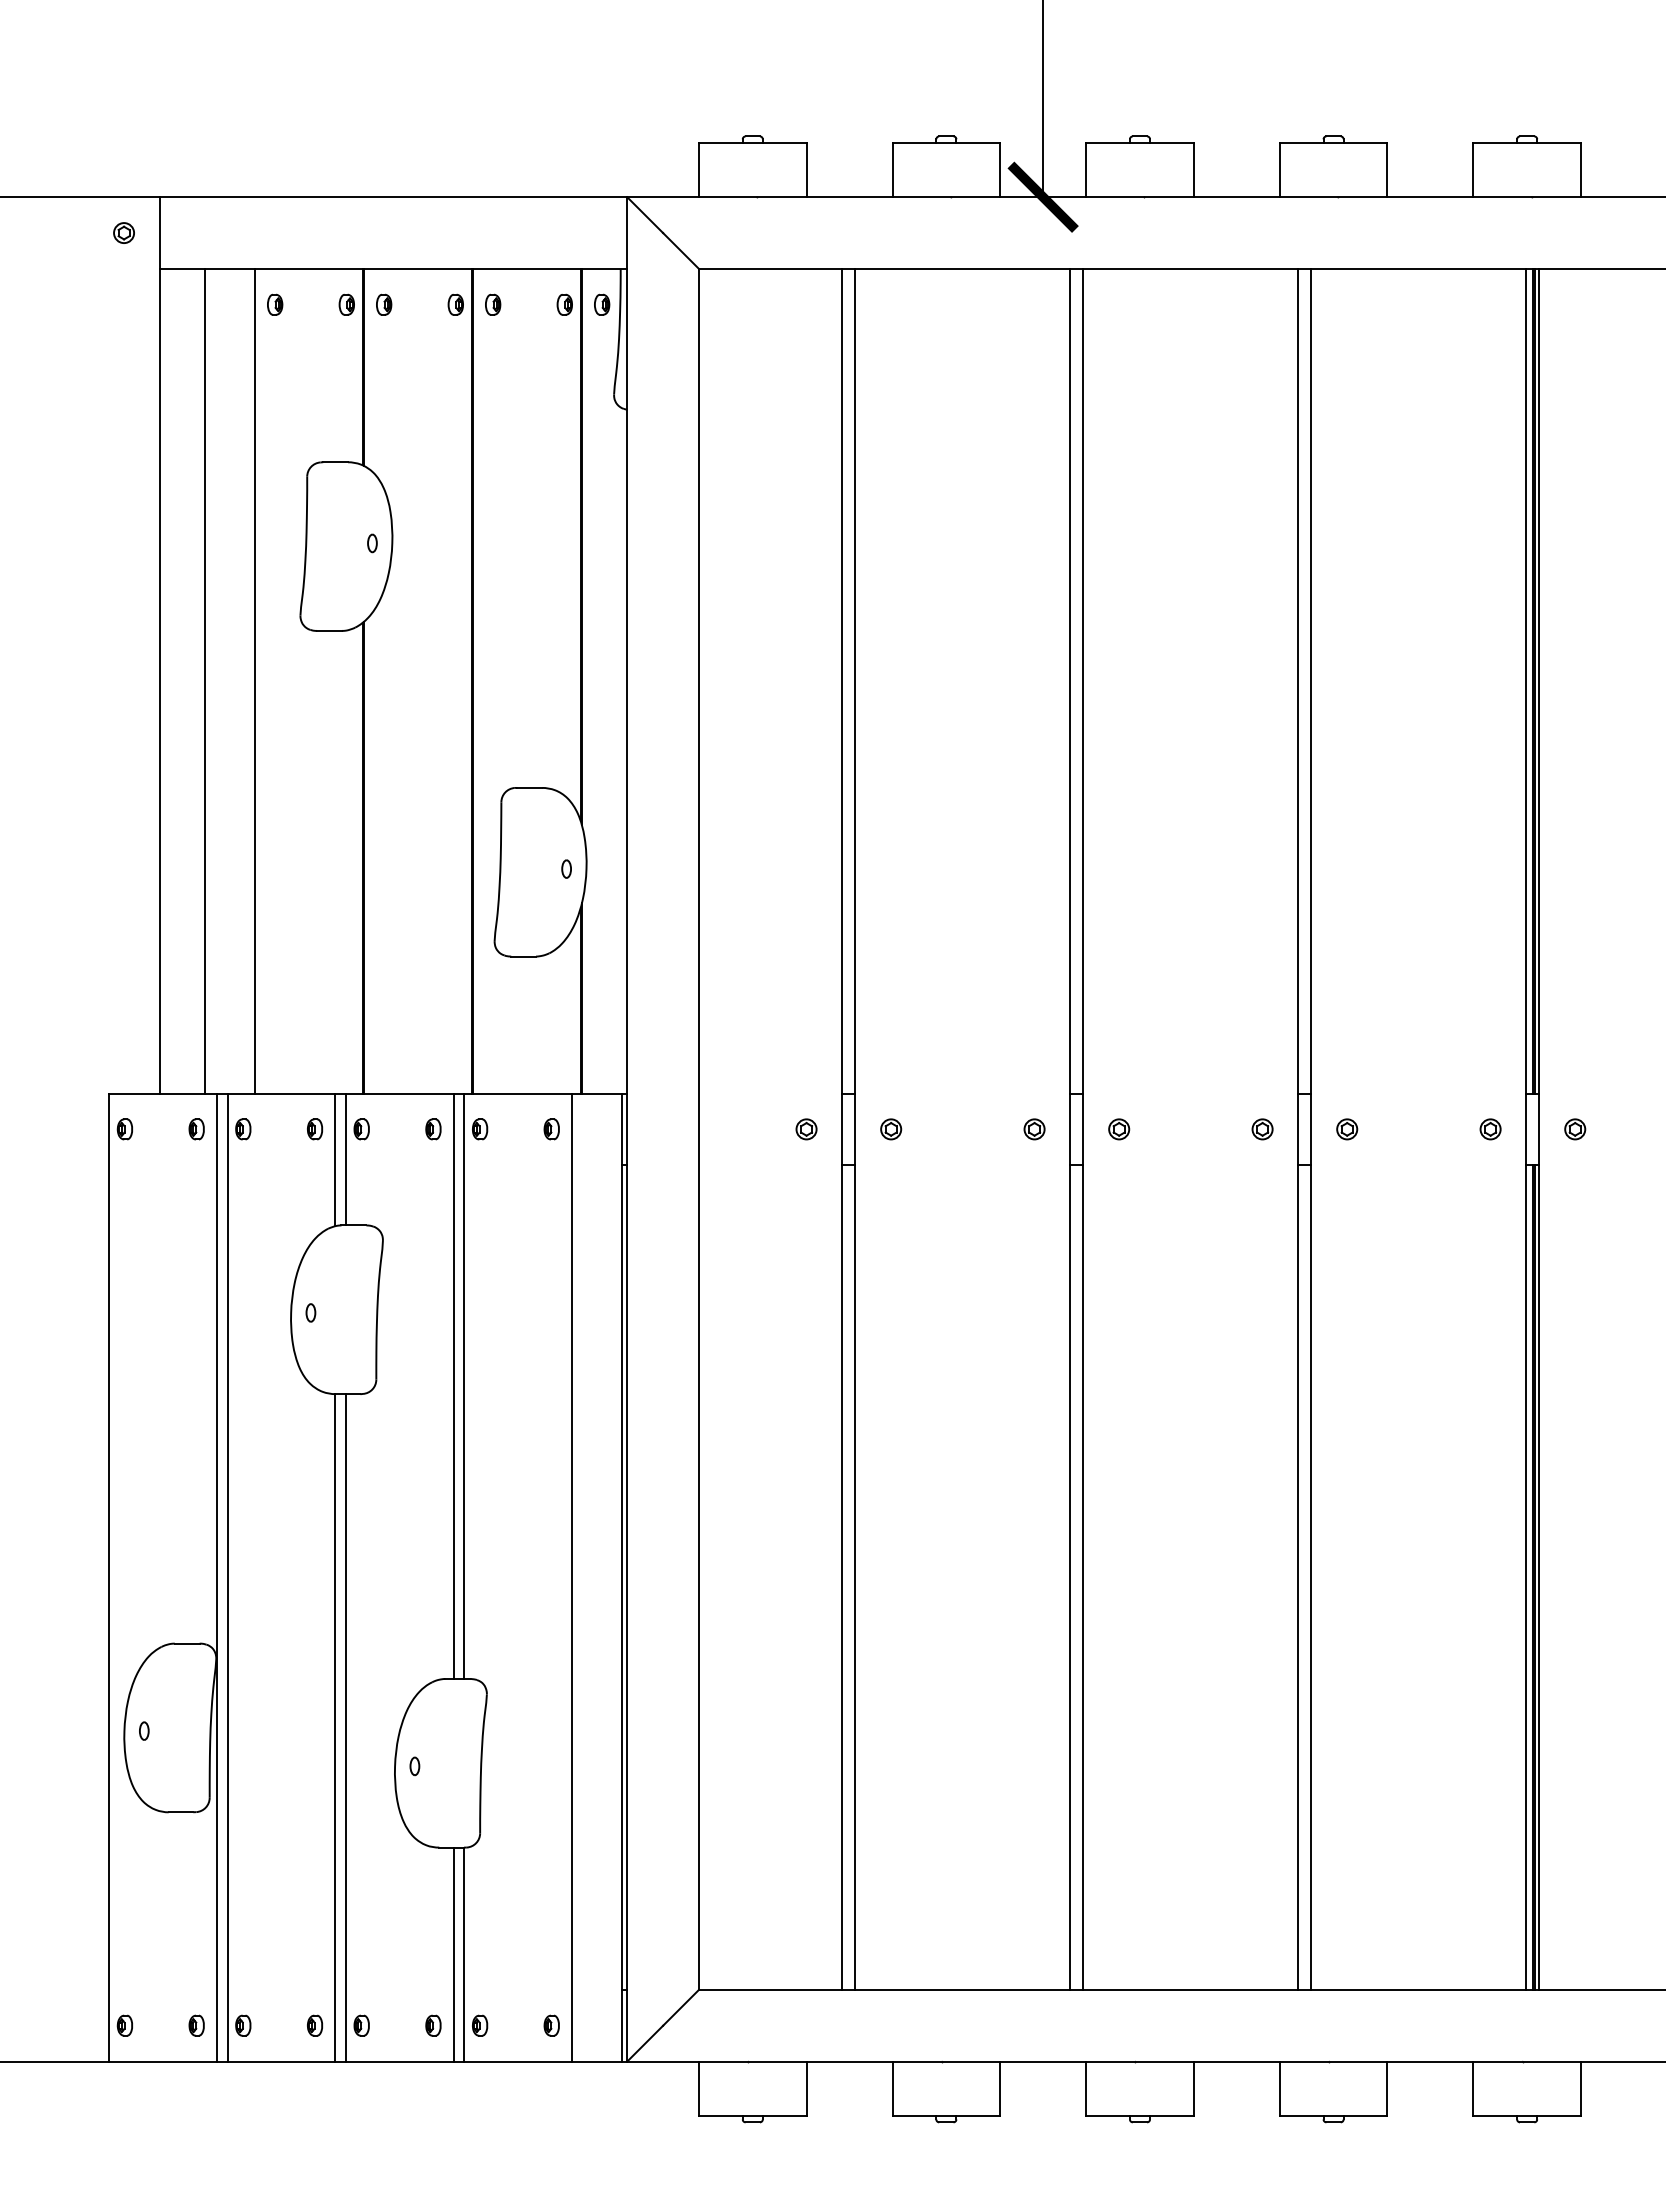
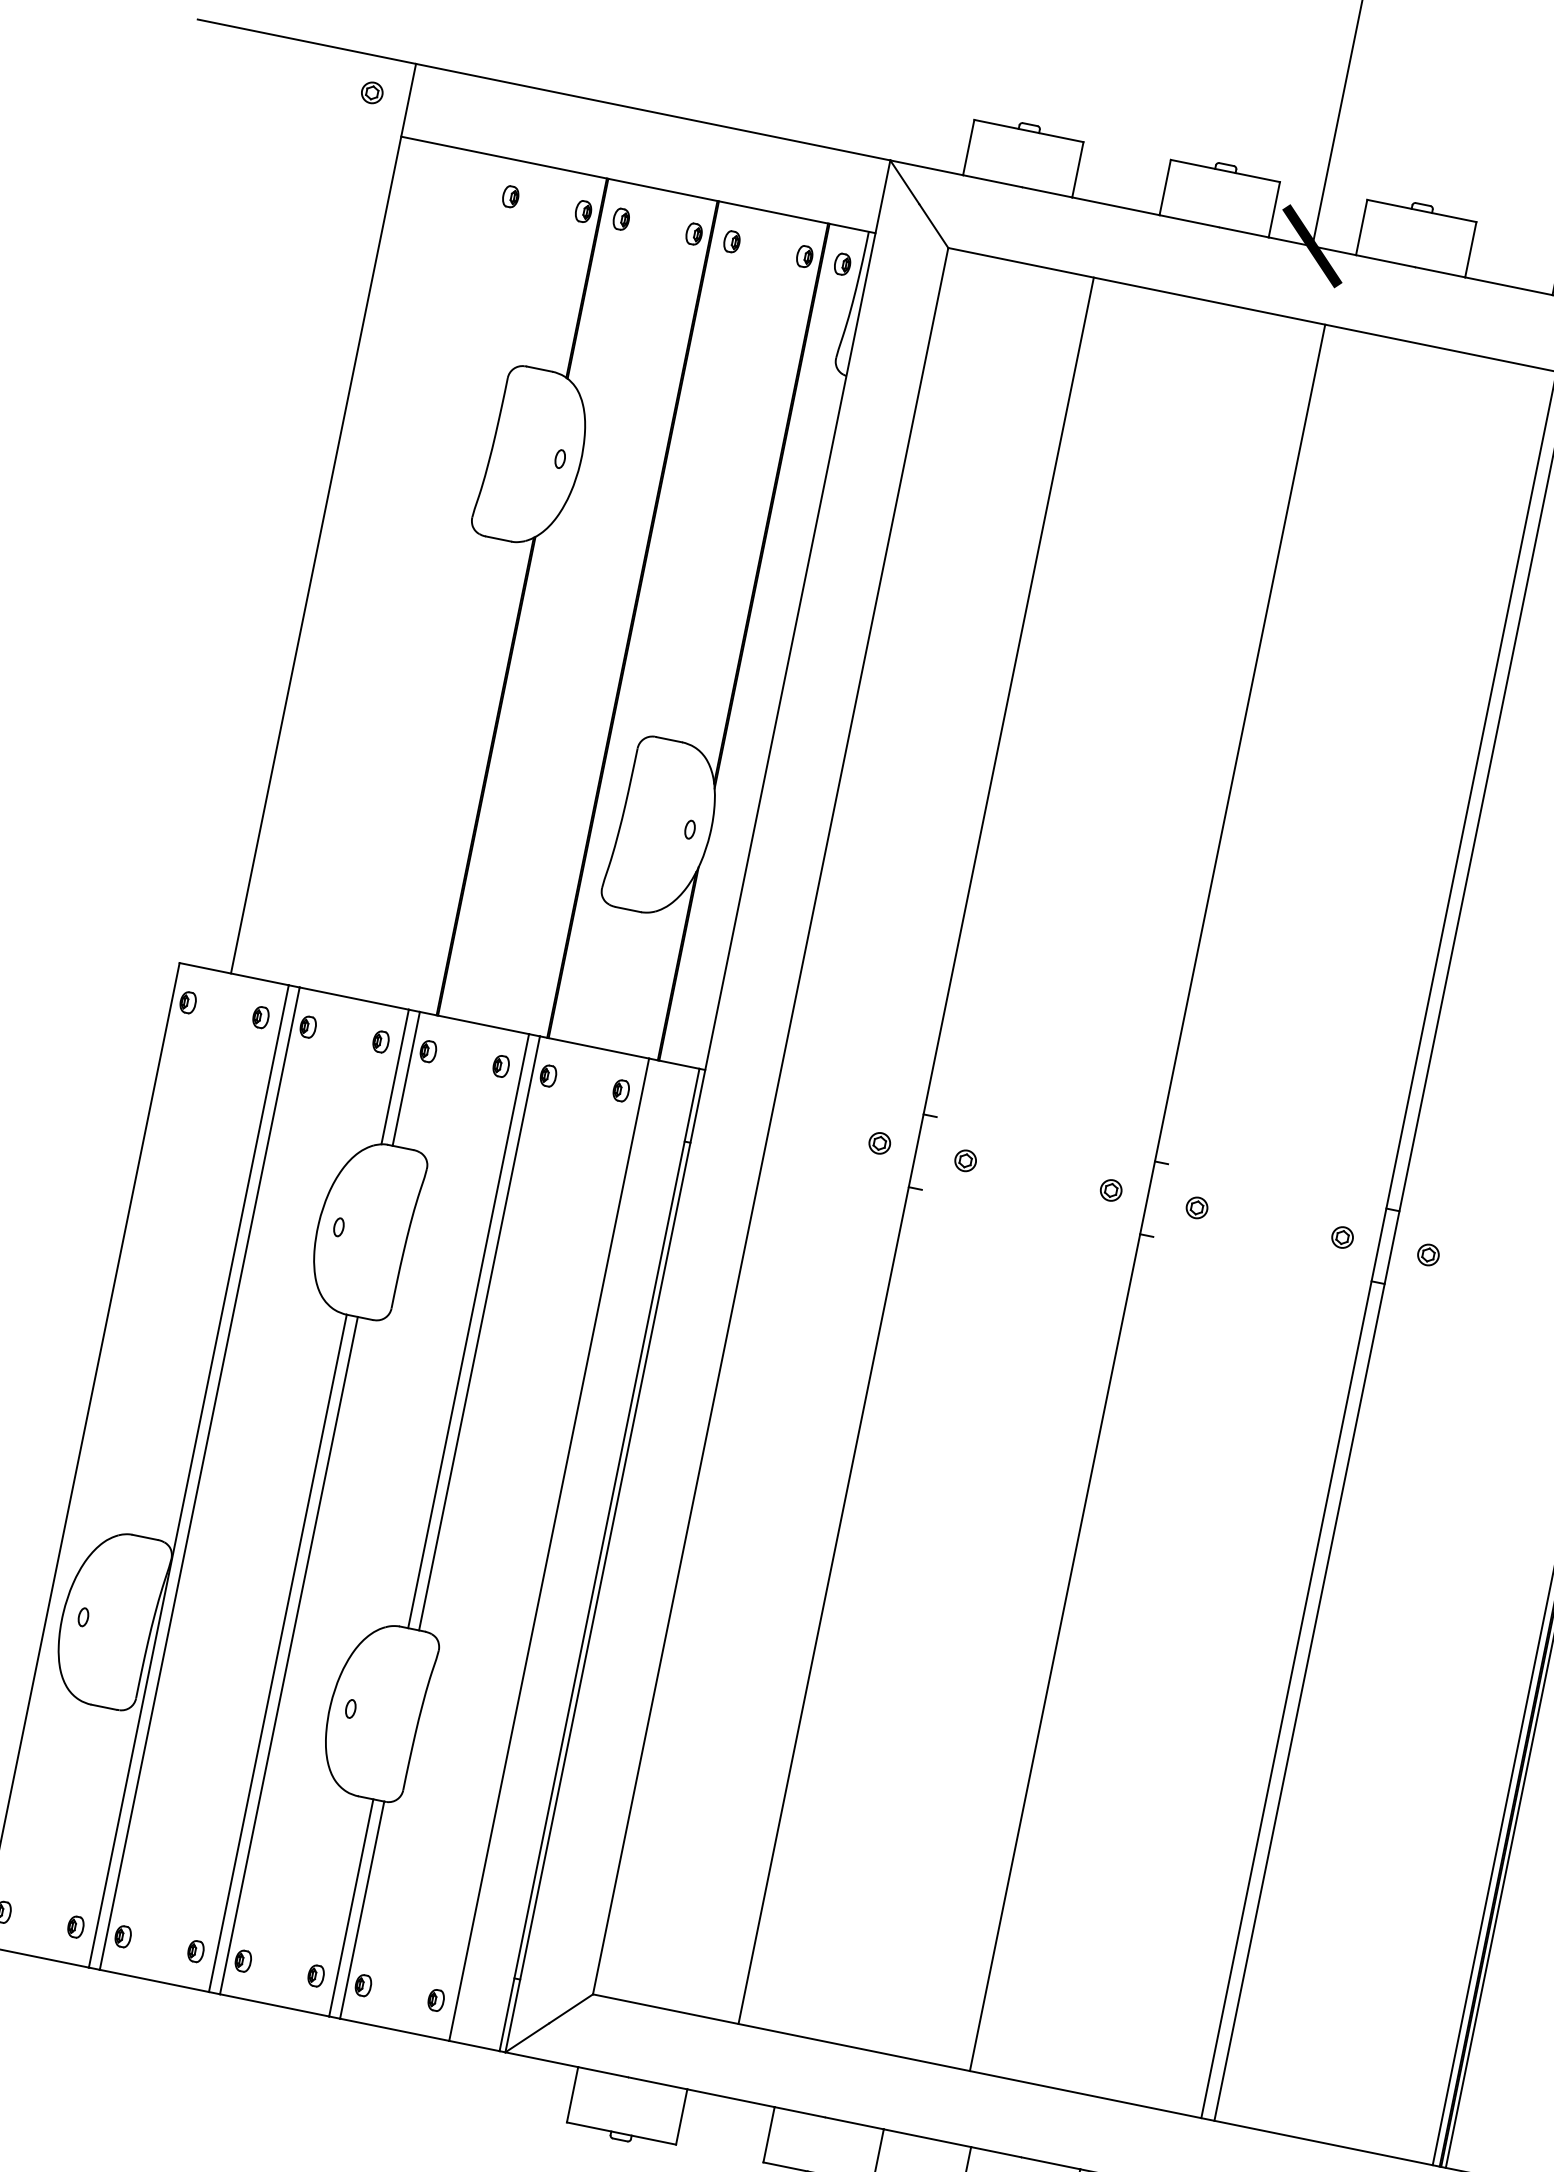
line: (205, 680) -> (362, 563), removed
line: (255, 680) -> (413, 574), removed
line: (855, 1128) -> (929, 1152), removed
line: (1083, 1128) -> (1161, 1199), removed

